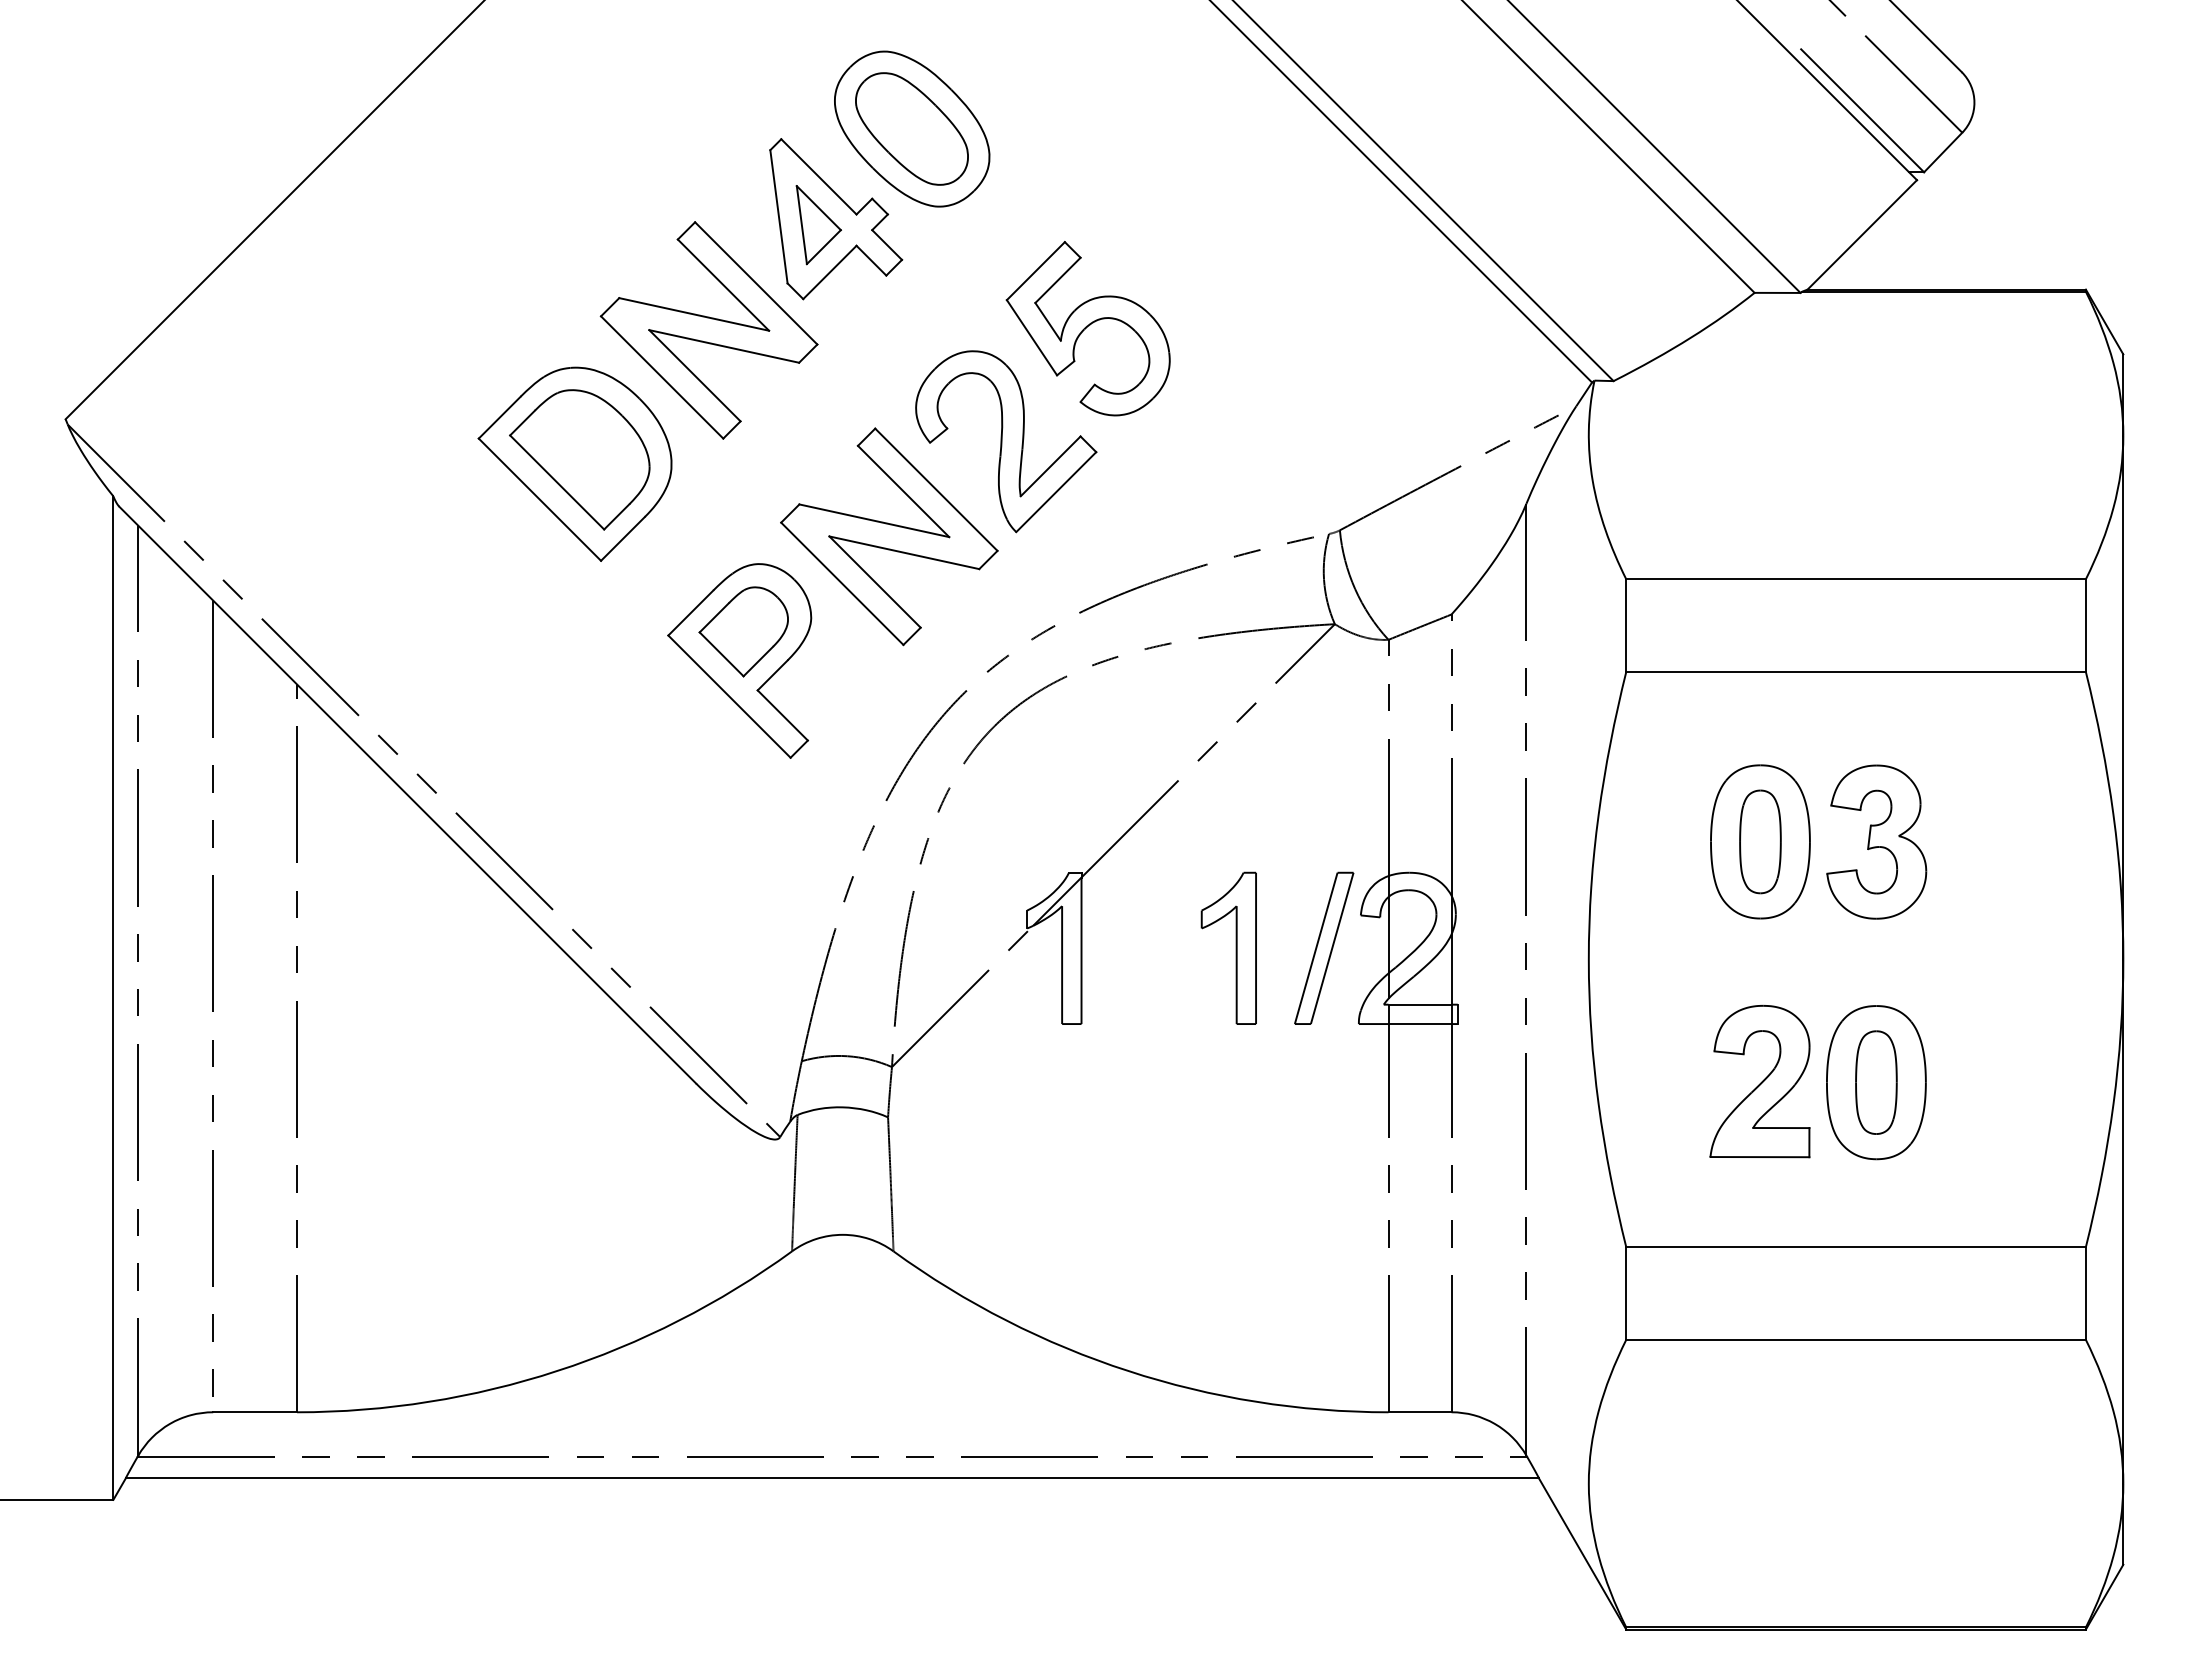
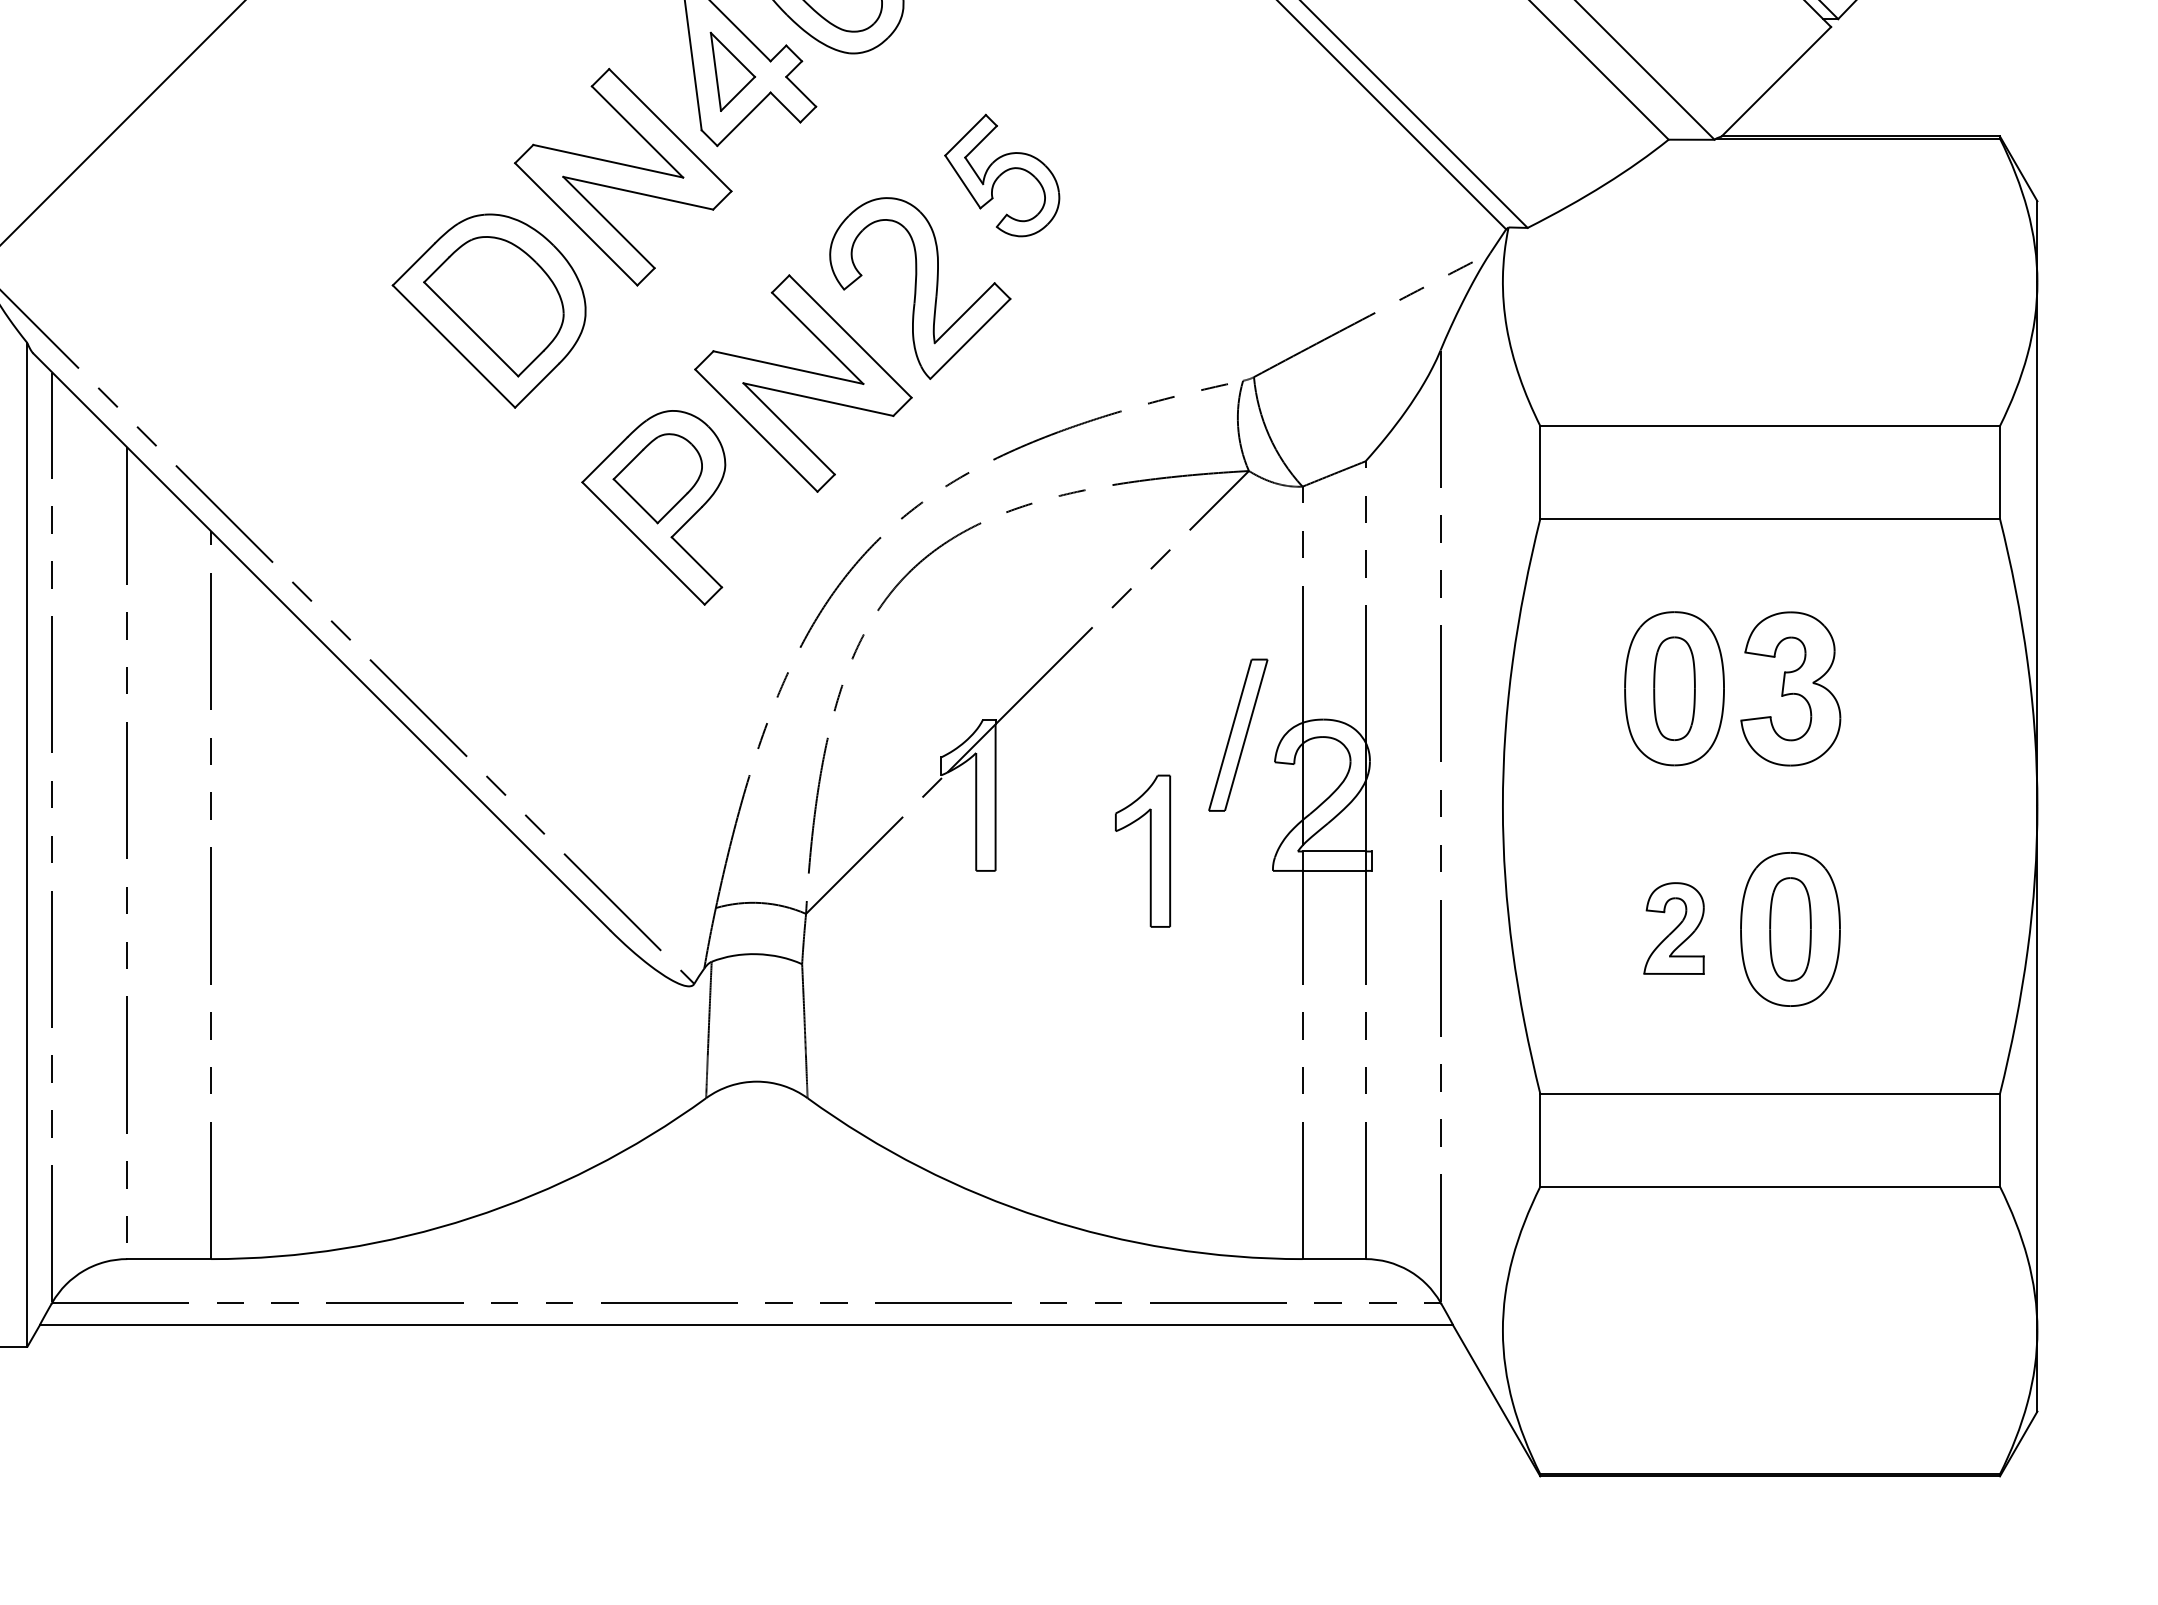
part: (1087, 328) -> (1001, 175), size x0.7
part: (1235, 947) -> (1149, 850), moved
part: (1324, 947) -> (1238, 734), moved
part: (1759, 1081) -> (1673, 928), size x0.6

